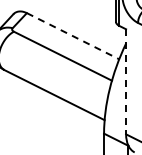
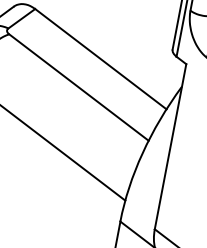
line: (73, 36) -> (101, 59), dashed -> solid
line: (126, 81) -> (171, 146), dashed -> solid

